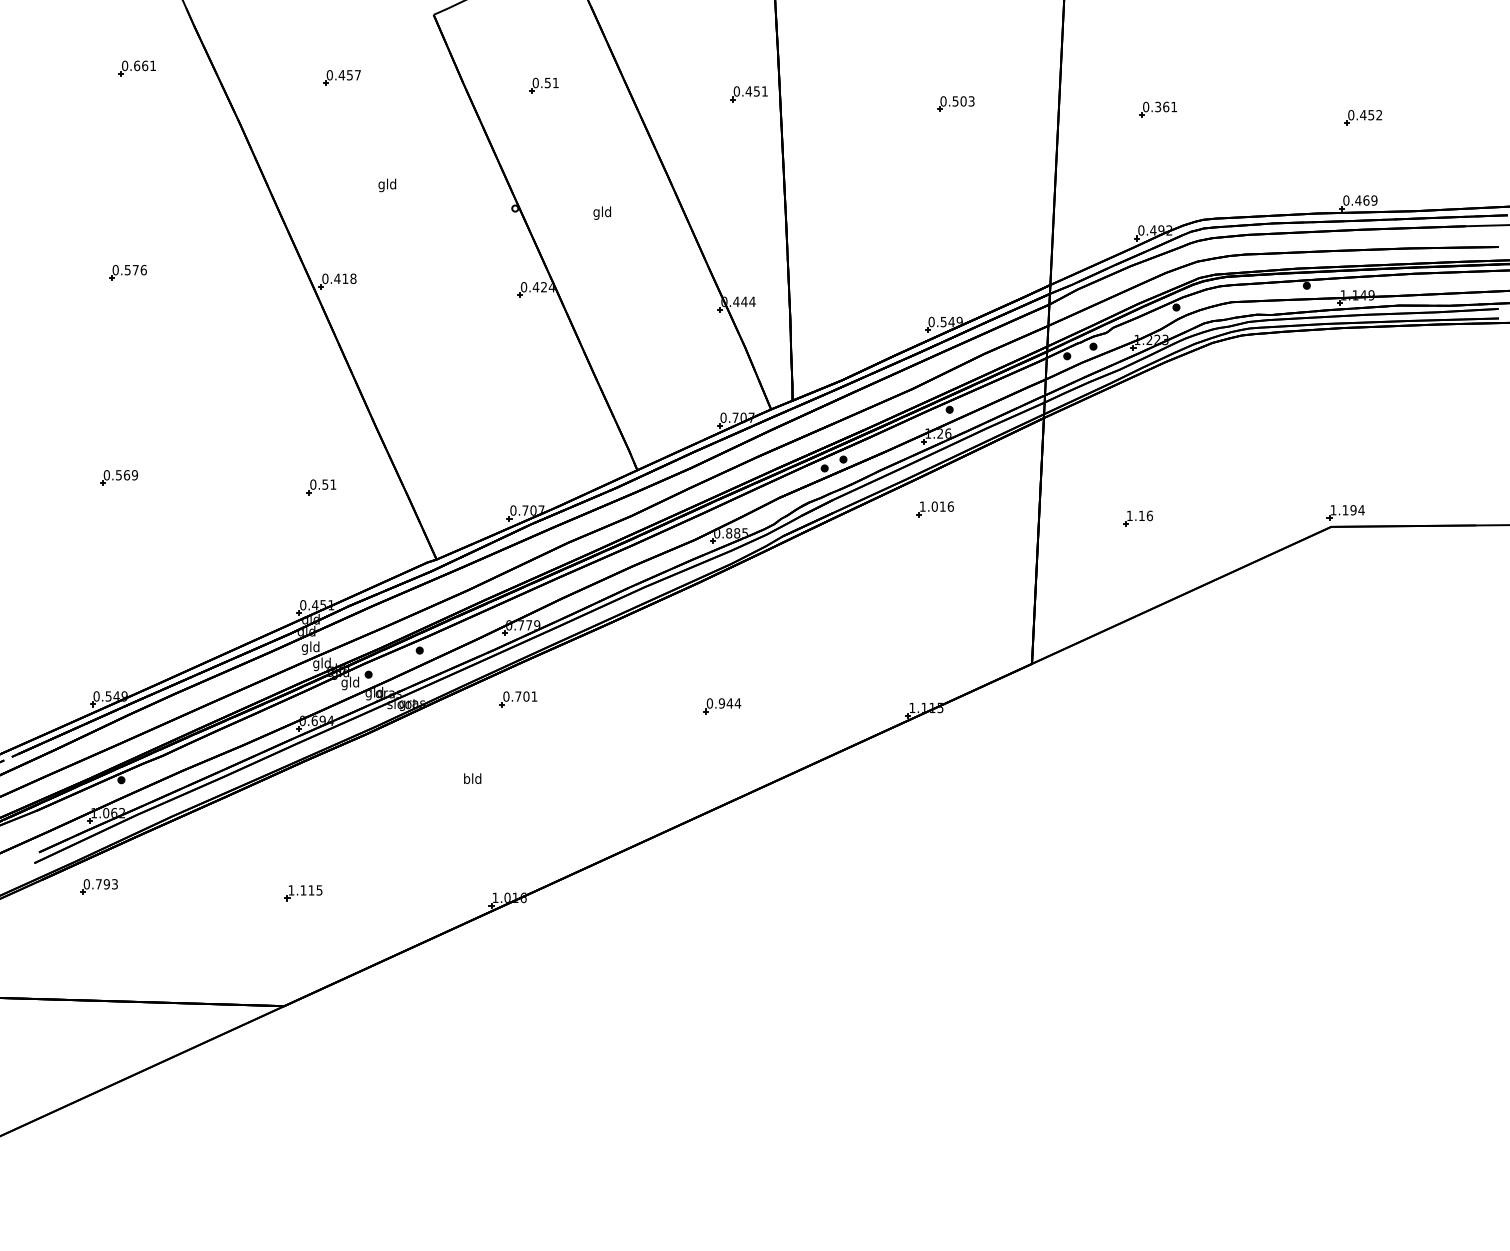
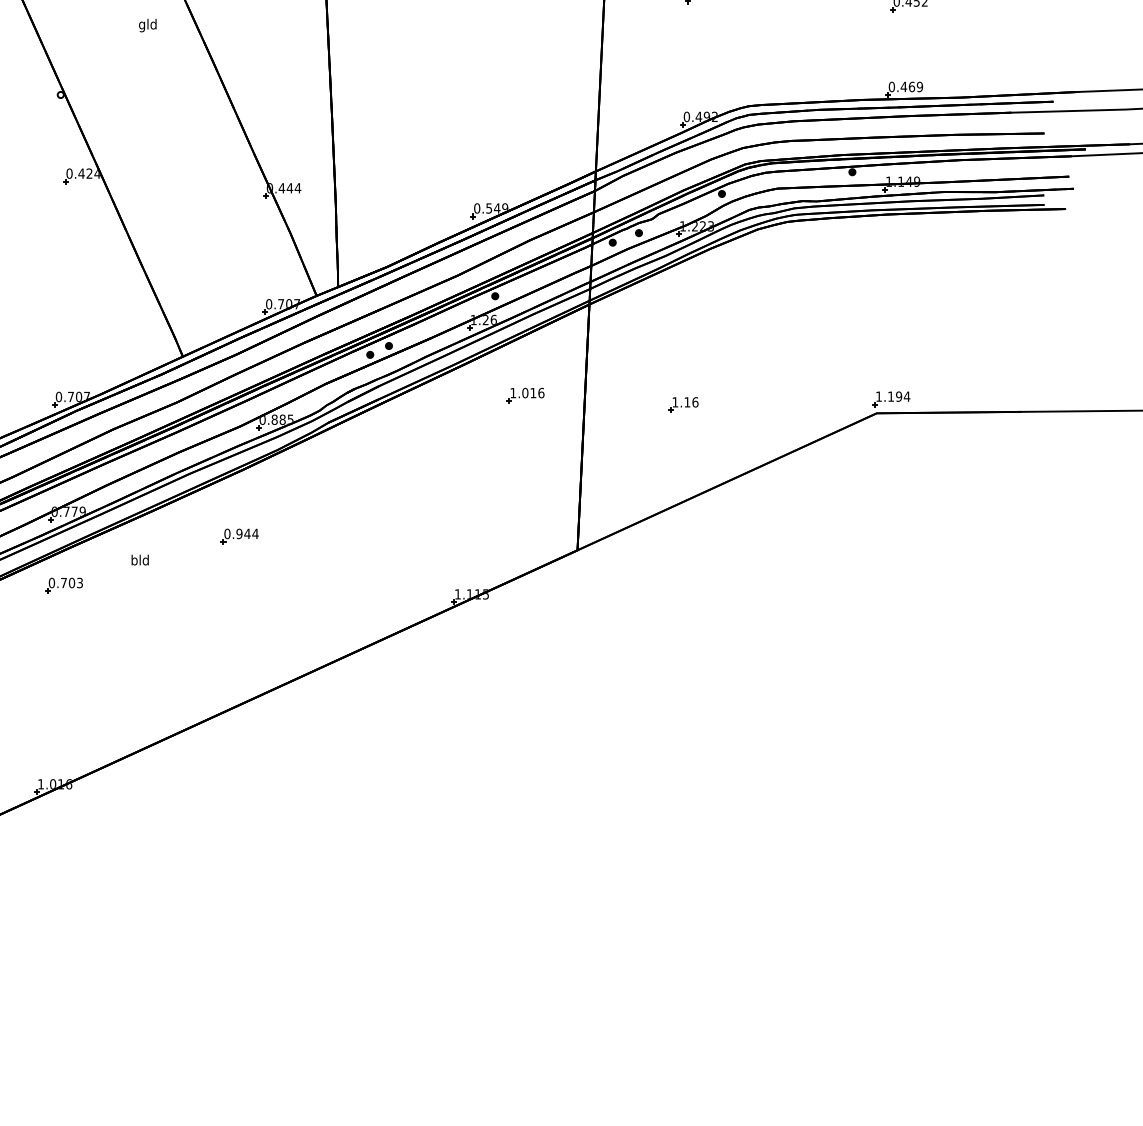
text: (601, 212) -> (147, 24), moved
part: (934, 509) -> (525, 395), moved
text: (534, 696) -> (80, 582), 0.701 -> 0.703
part: (722, 706) -> (240, 536), moved
text: (472, 778) -> (140, 559), moved

